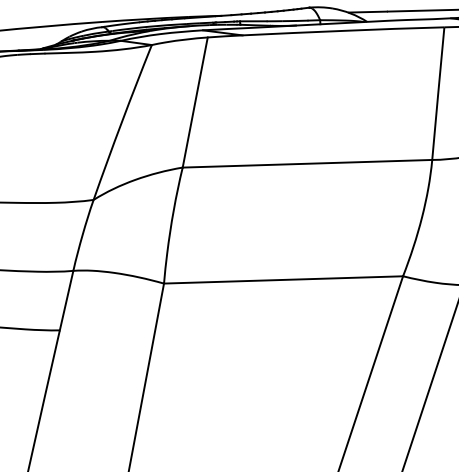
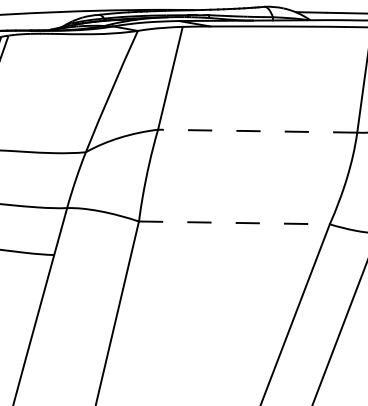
line: (307, 164) -> (257, 131), solid -> dashed
line: (283, 279) -> (234, 222), solid -> dashed

